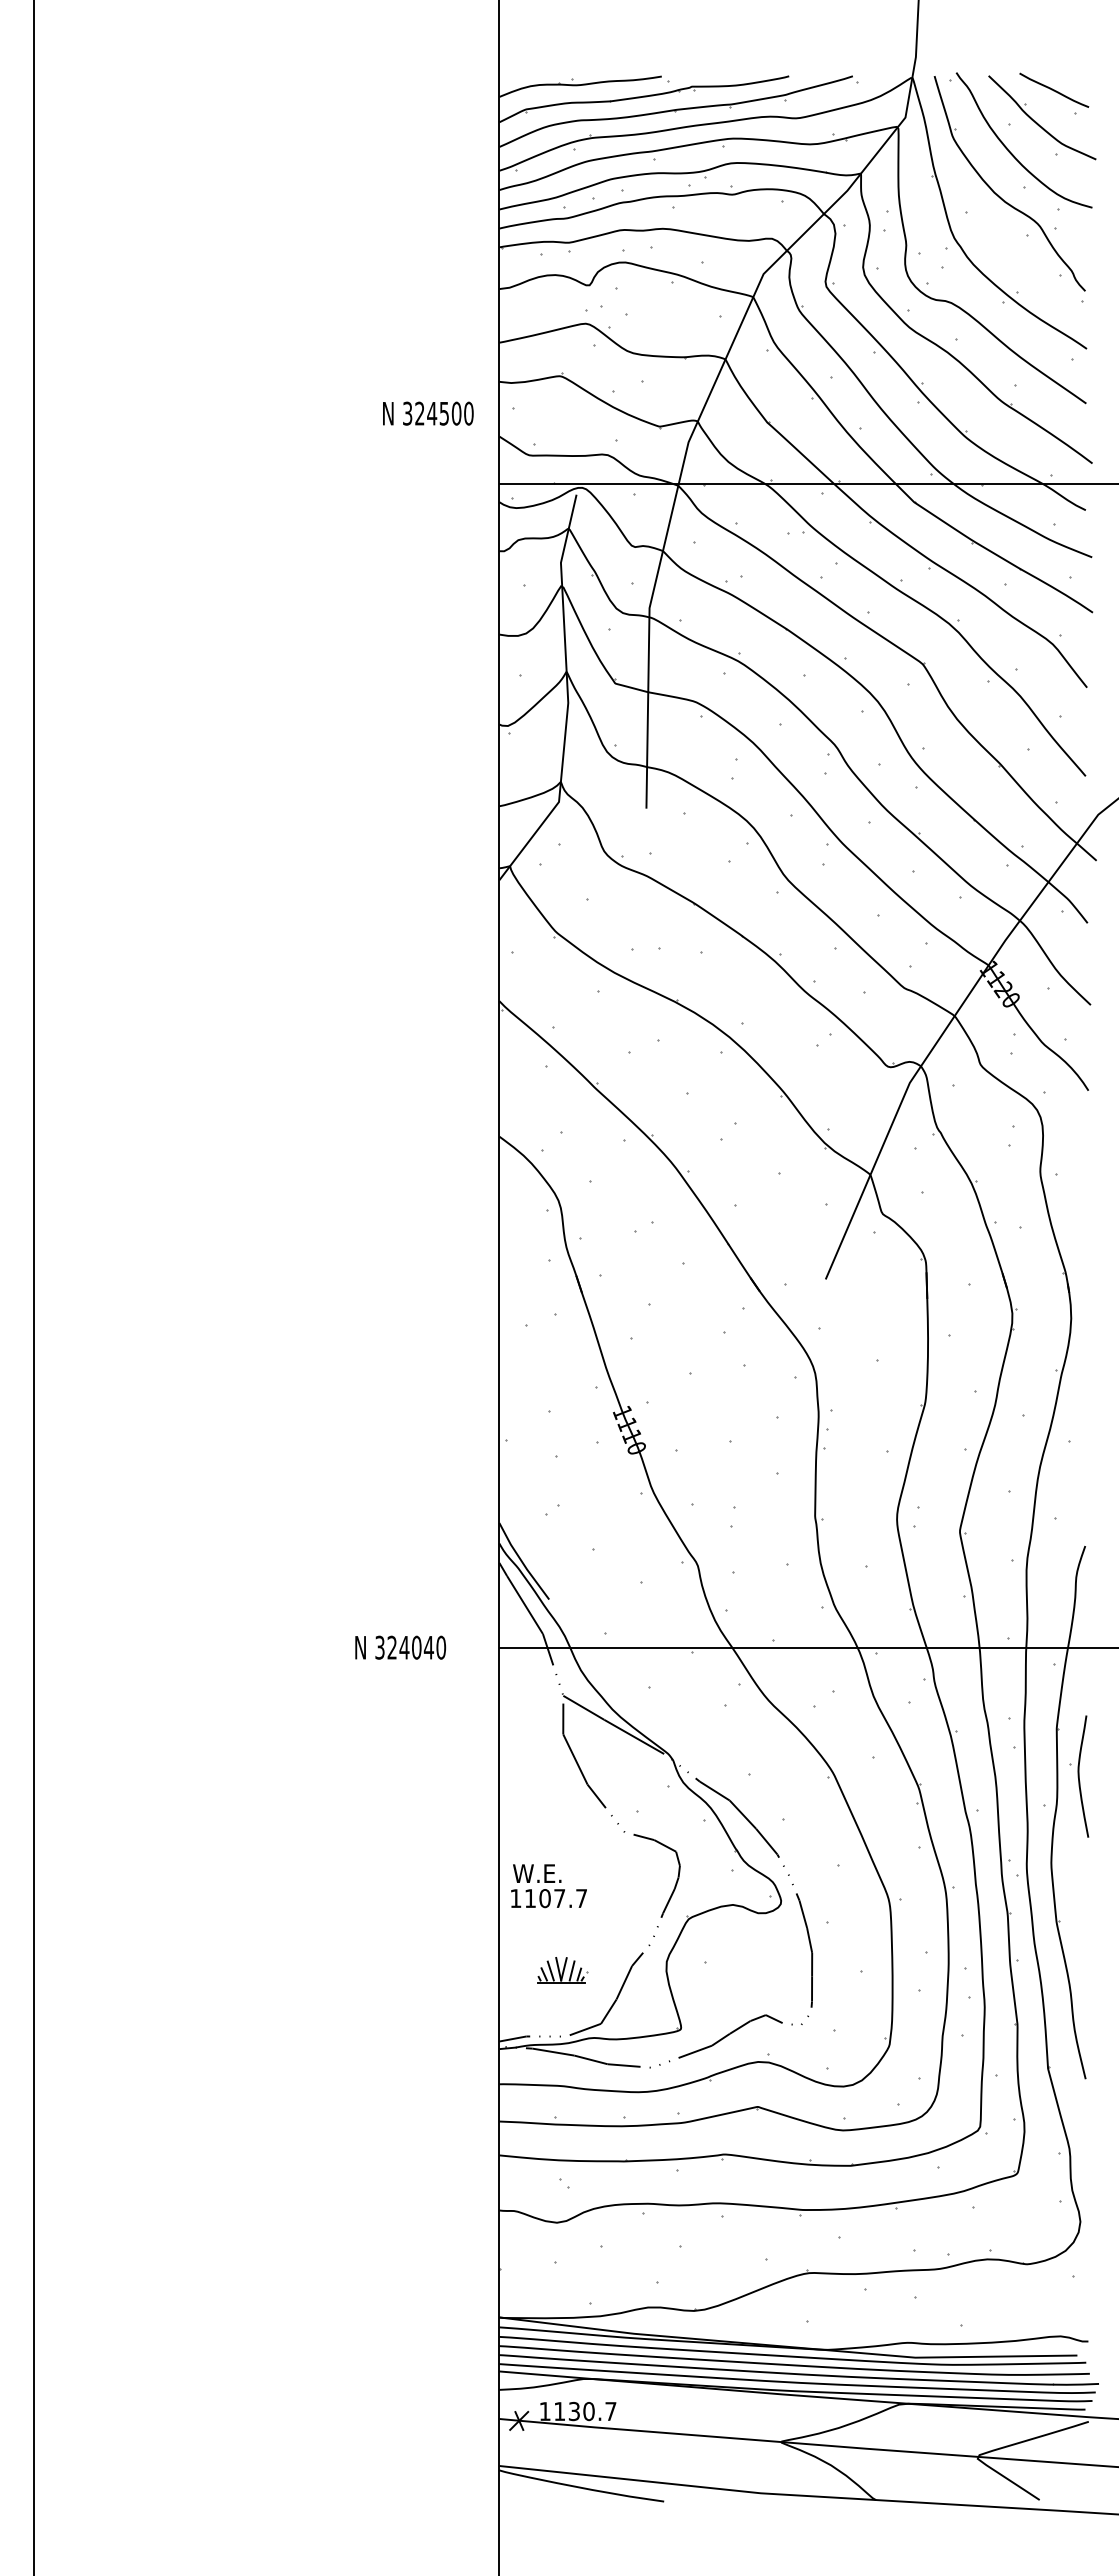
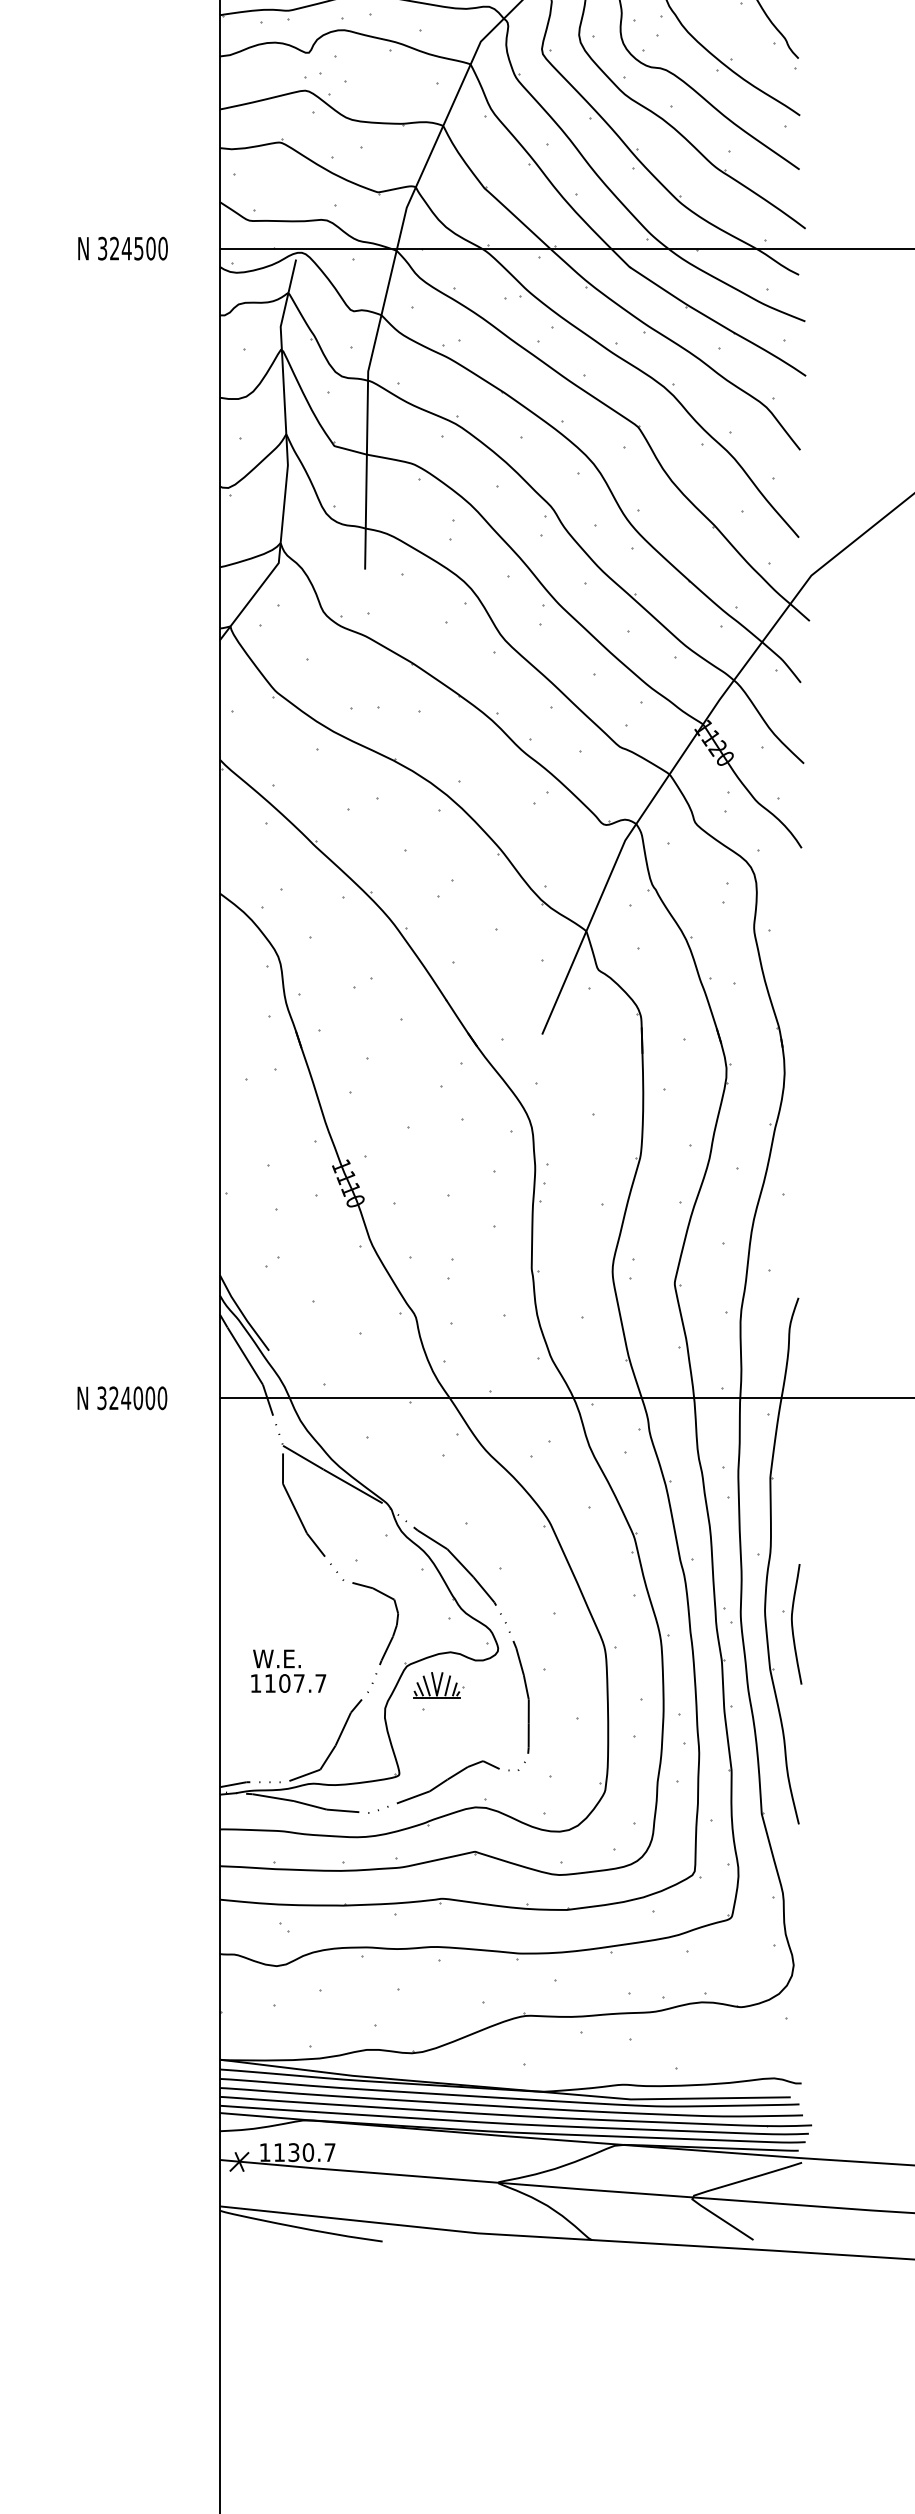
text: (428, 413) -> (123, 248), moved
text: (428, 1647) -> (149, 1398), 324040 -> 324000
part: (1079, 1776) -> (792, 1624), moved
text: (548, 1886) -> (288, 1671), moved
part: (562, 1970) -> (438, 1685), moved

